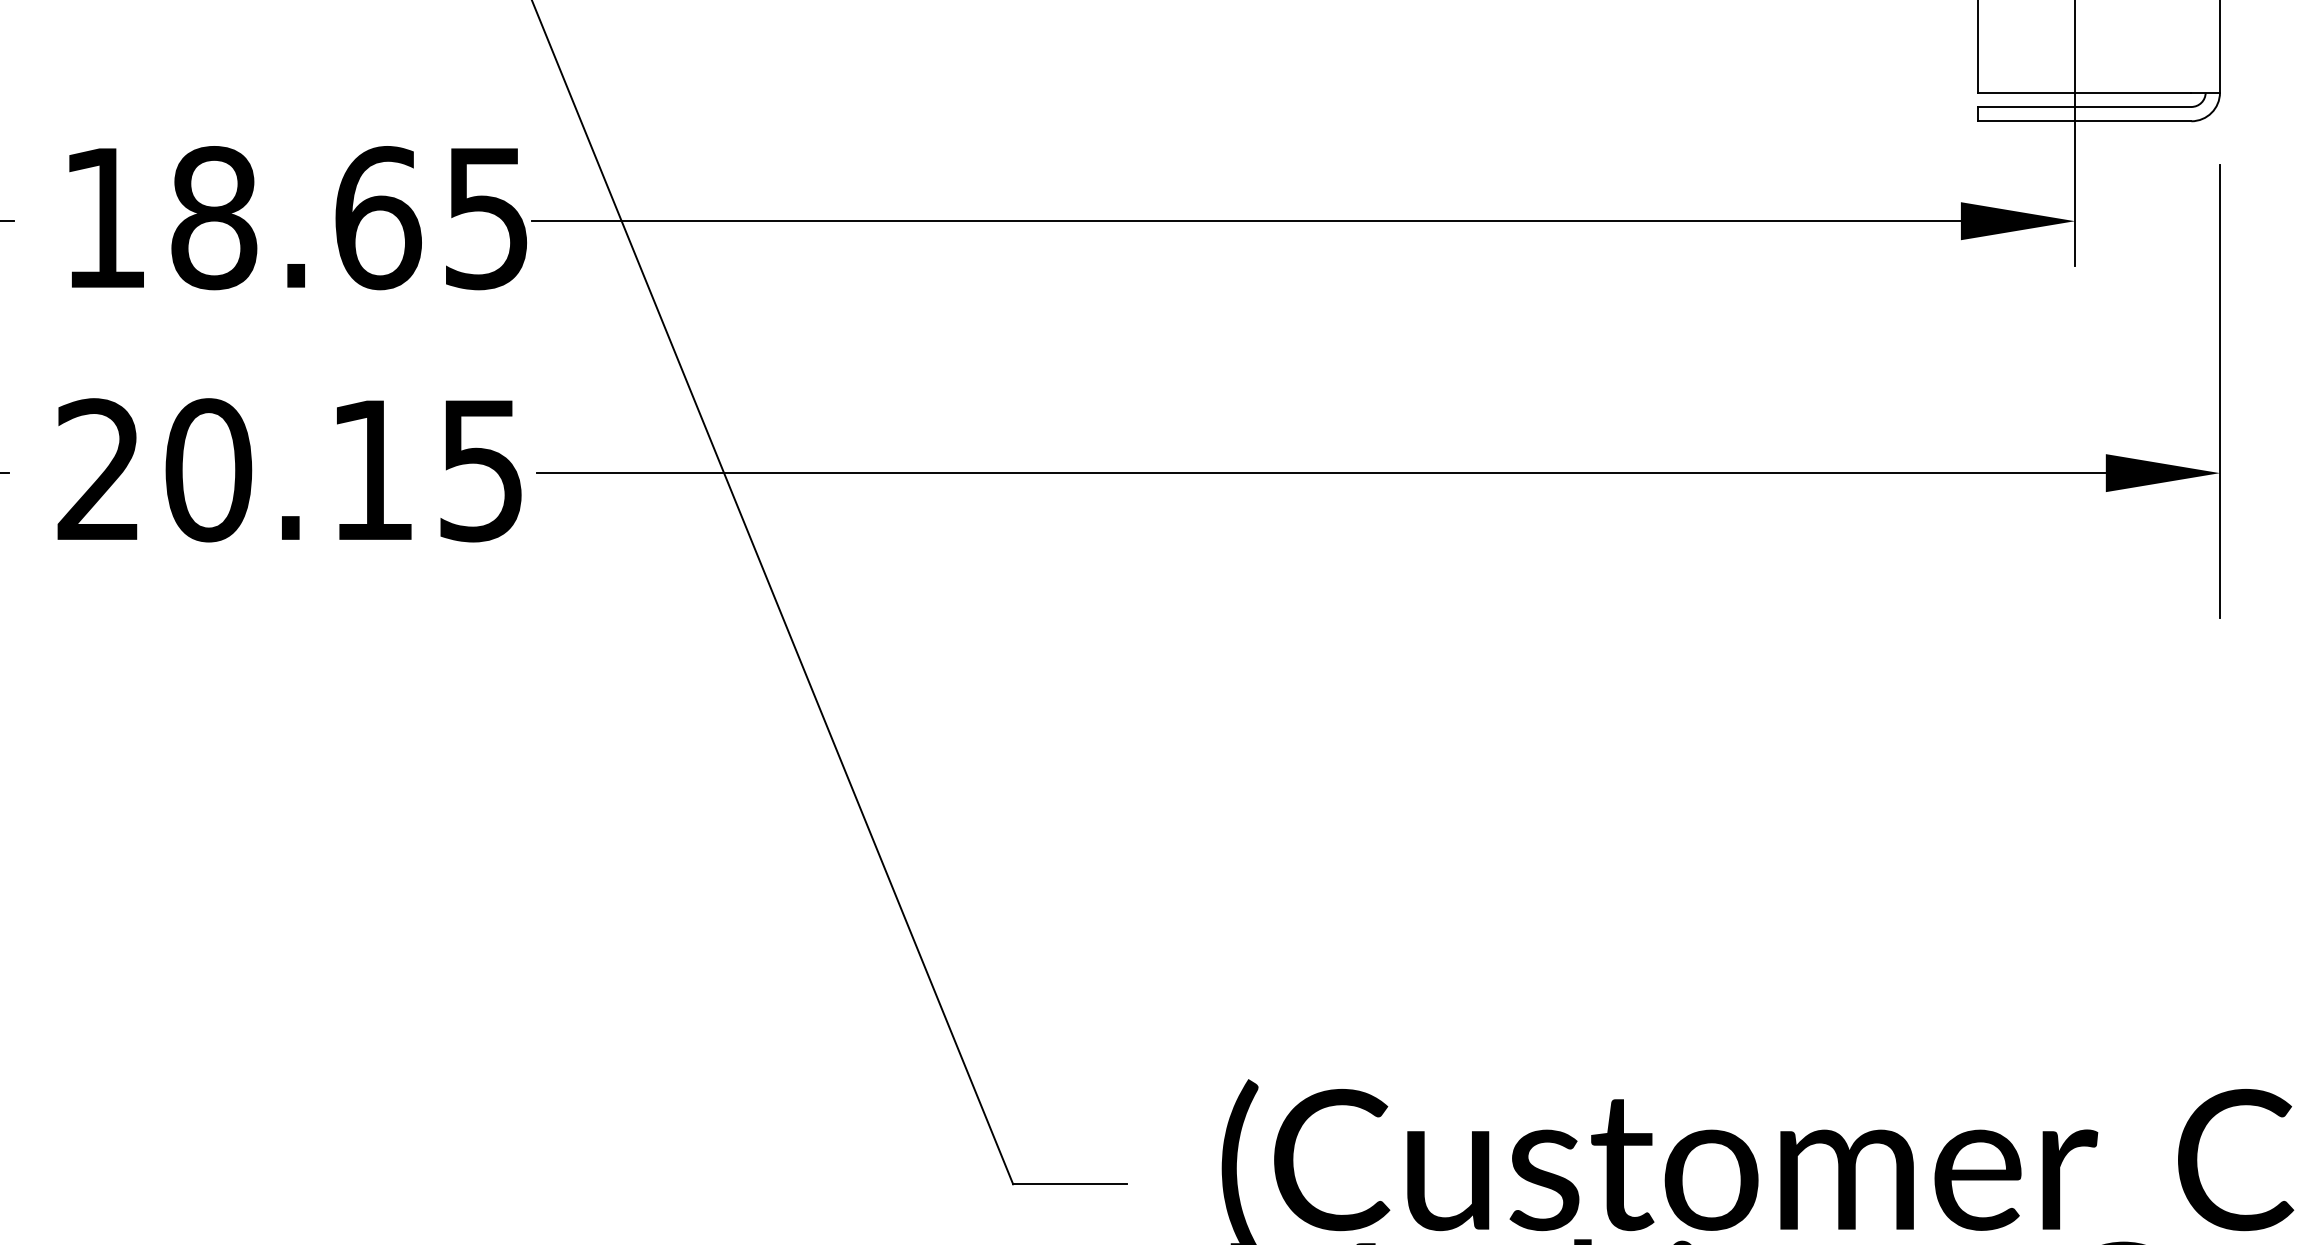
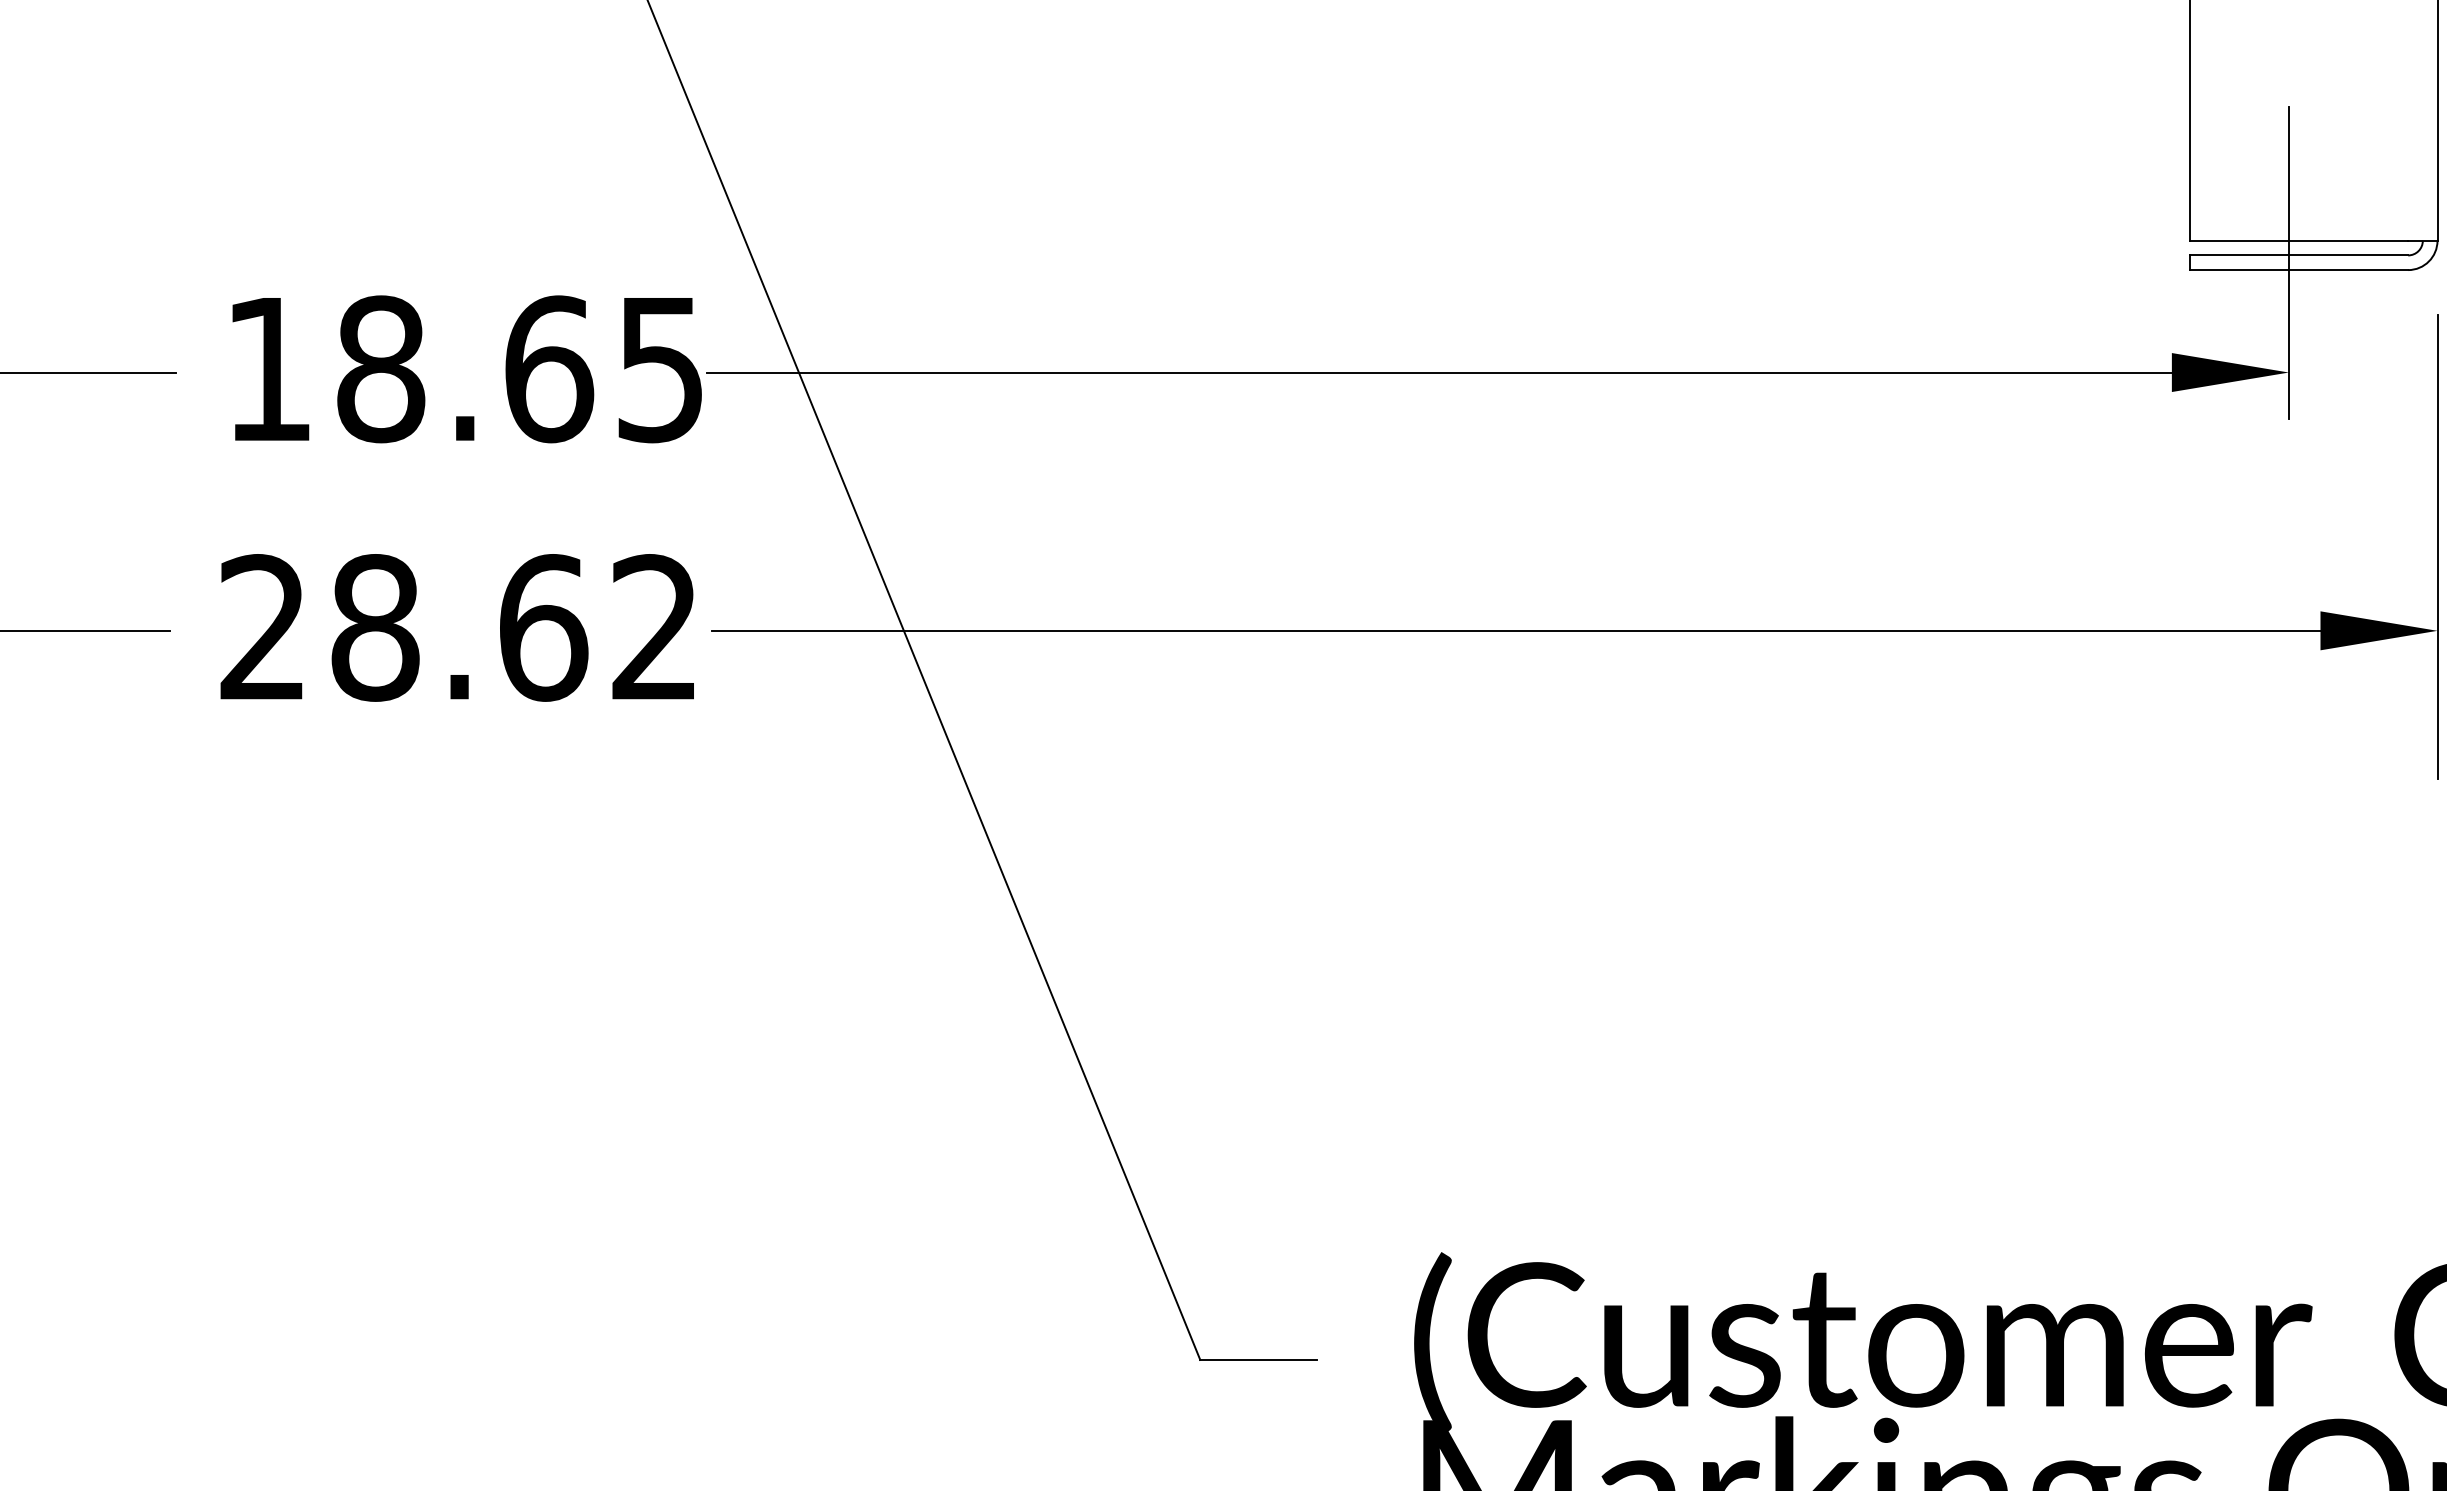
text: (343, 469) -> (513, 627), 20.15 -> 28.62

